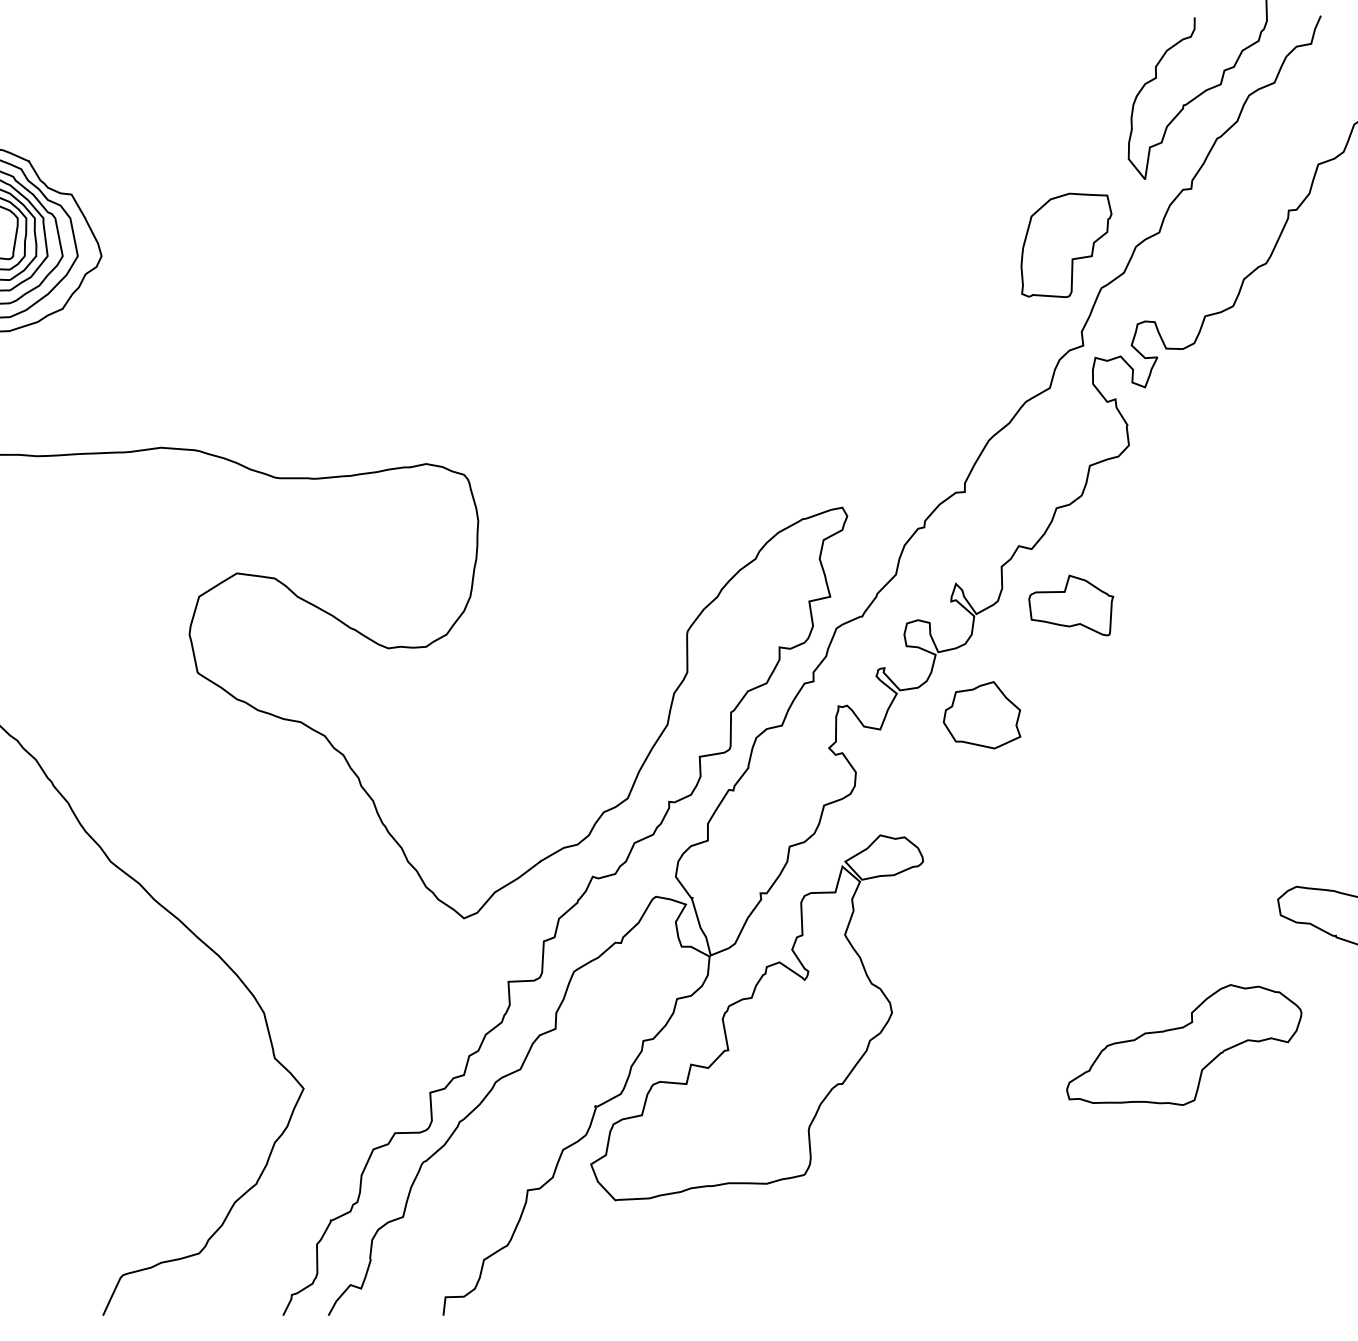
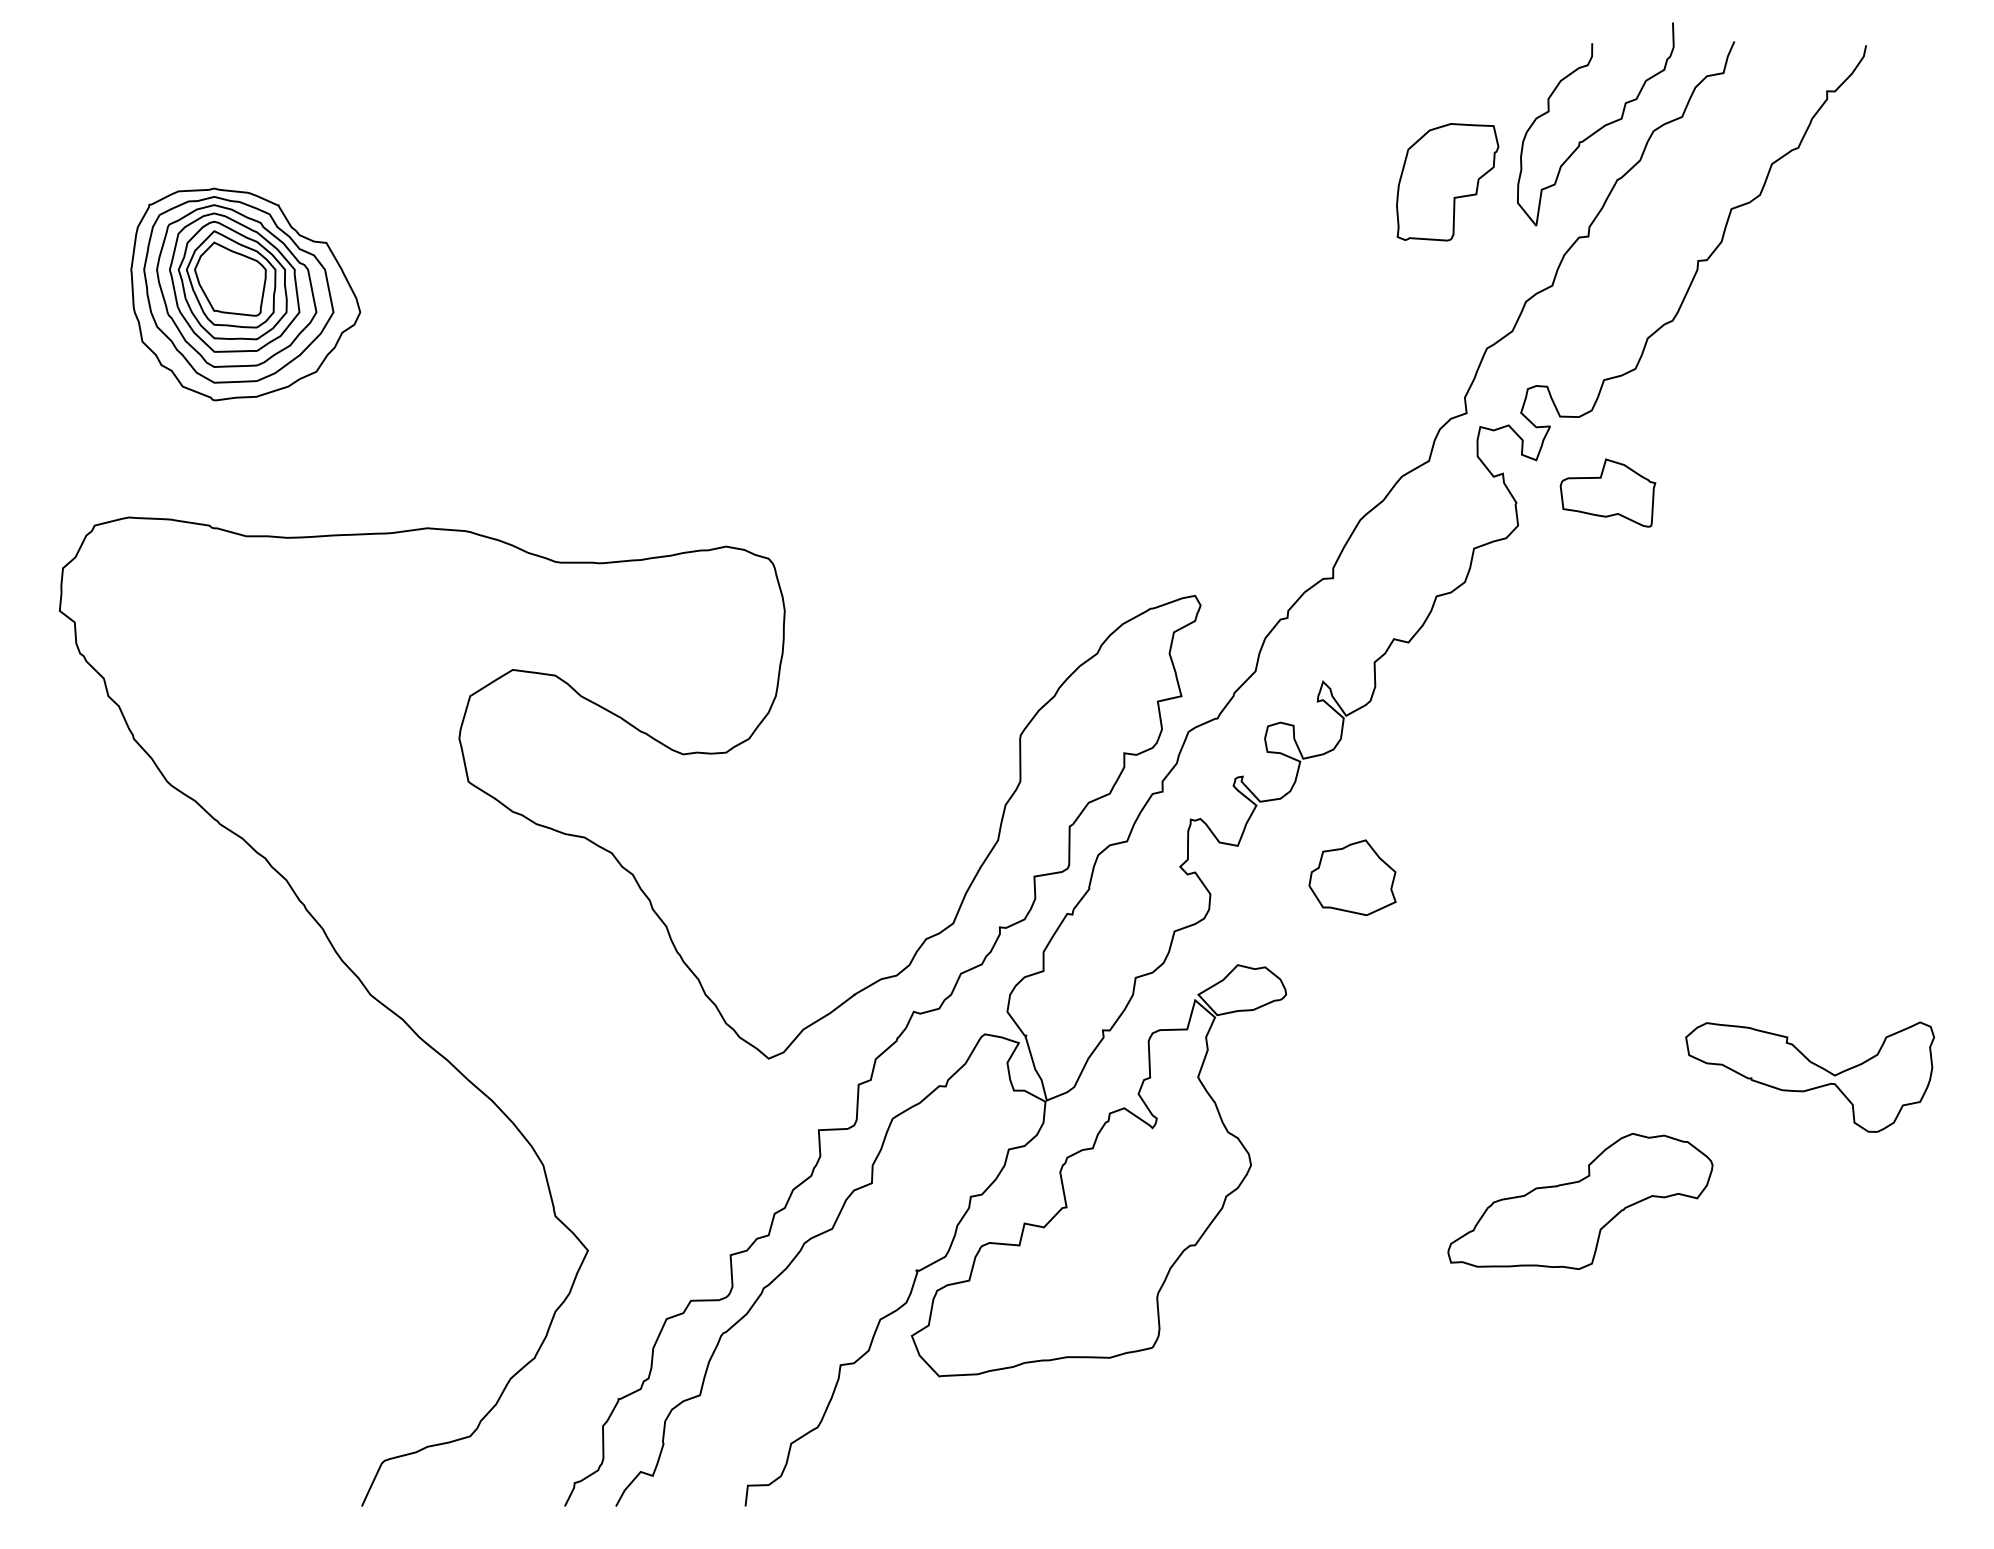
part: (1066, 245) -> (1447, 182), moved
part: (1070, 604) -> (1607, 492), moved
part: (982, 715) -> (1352, 877), moved

